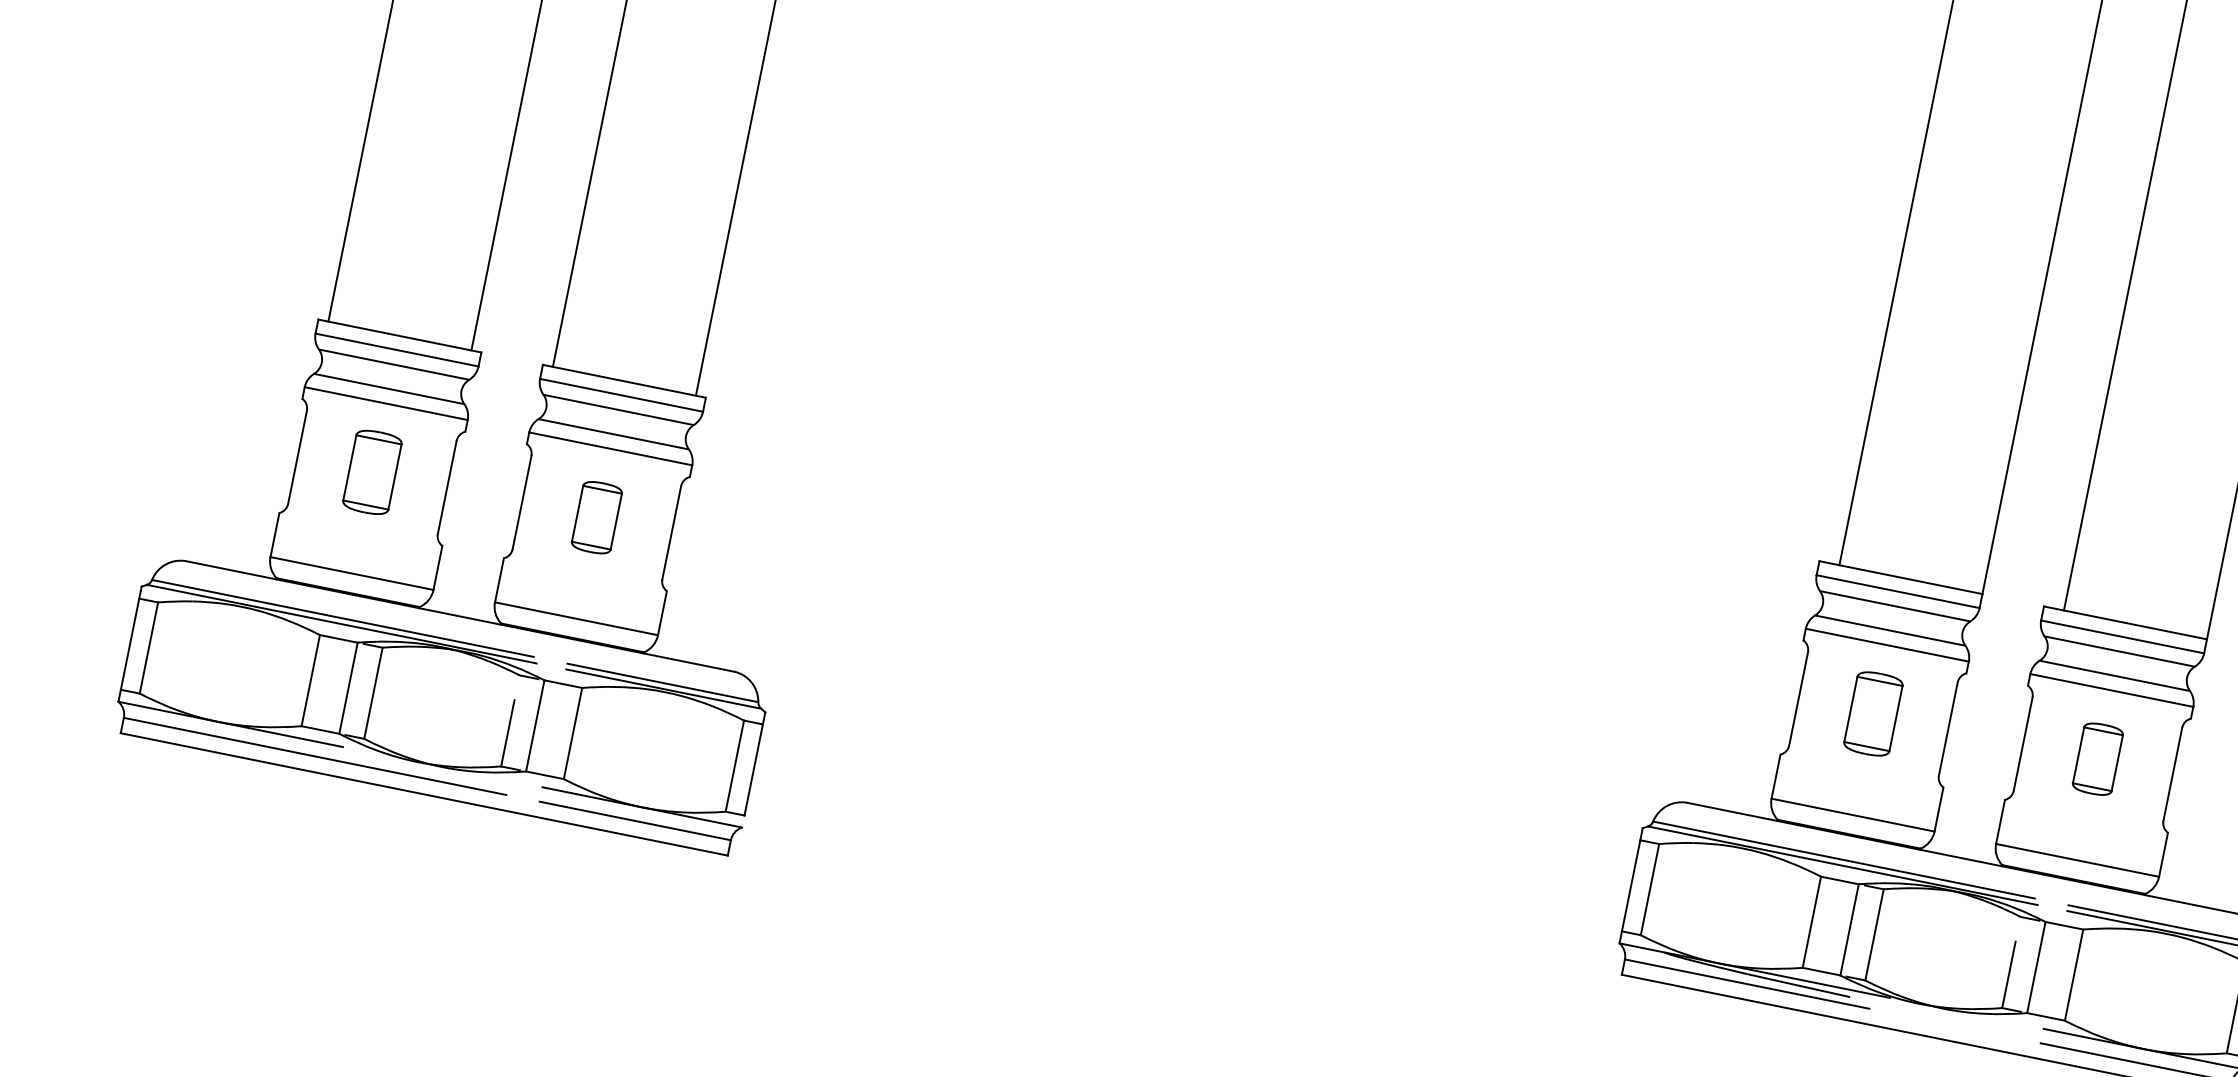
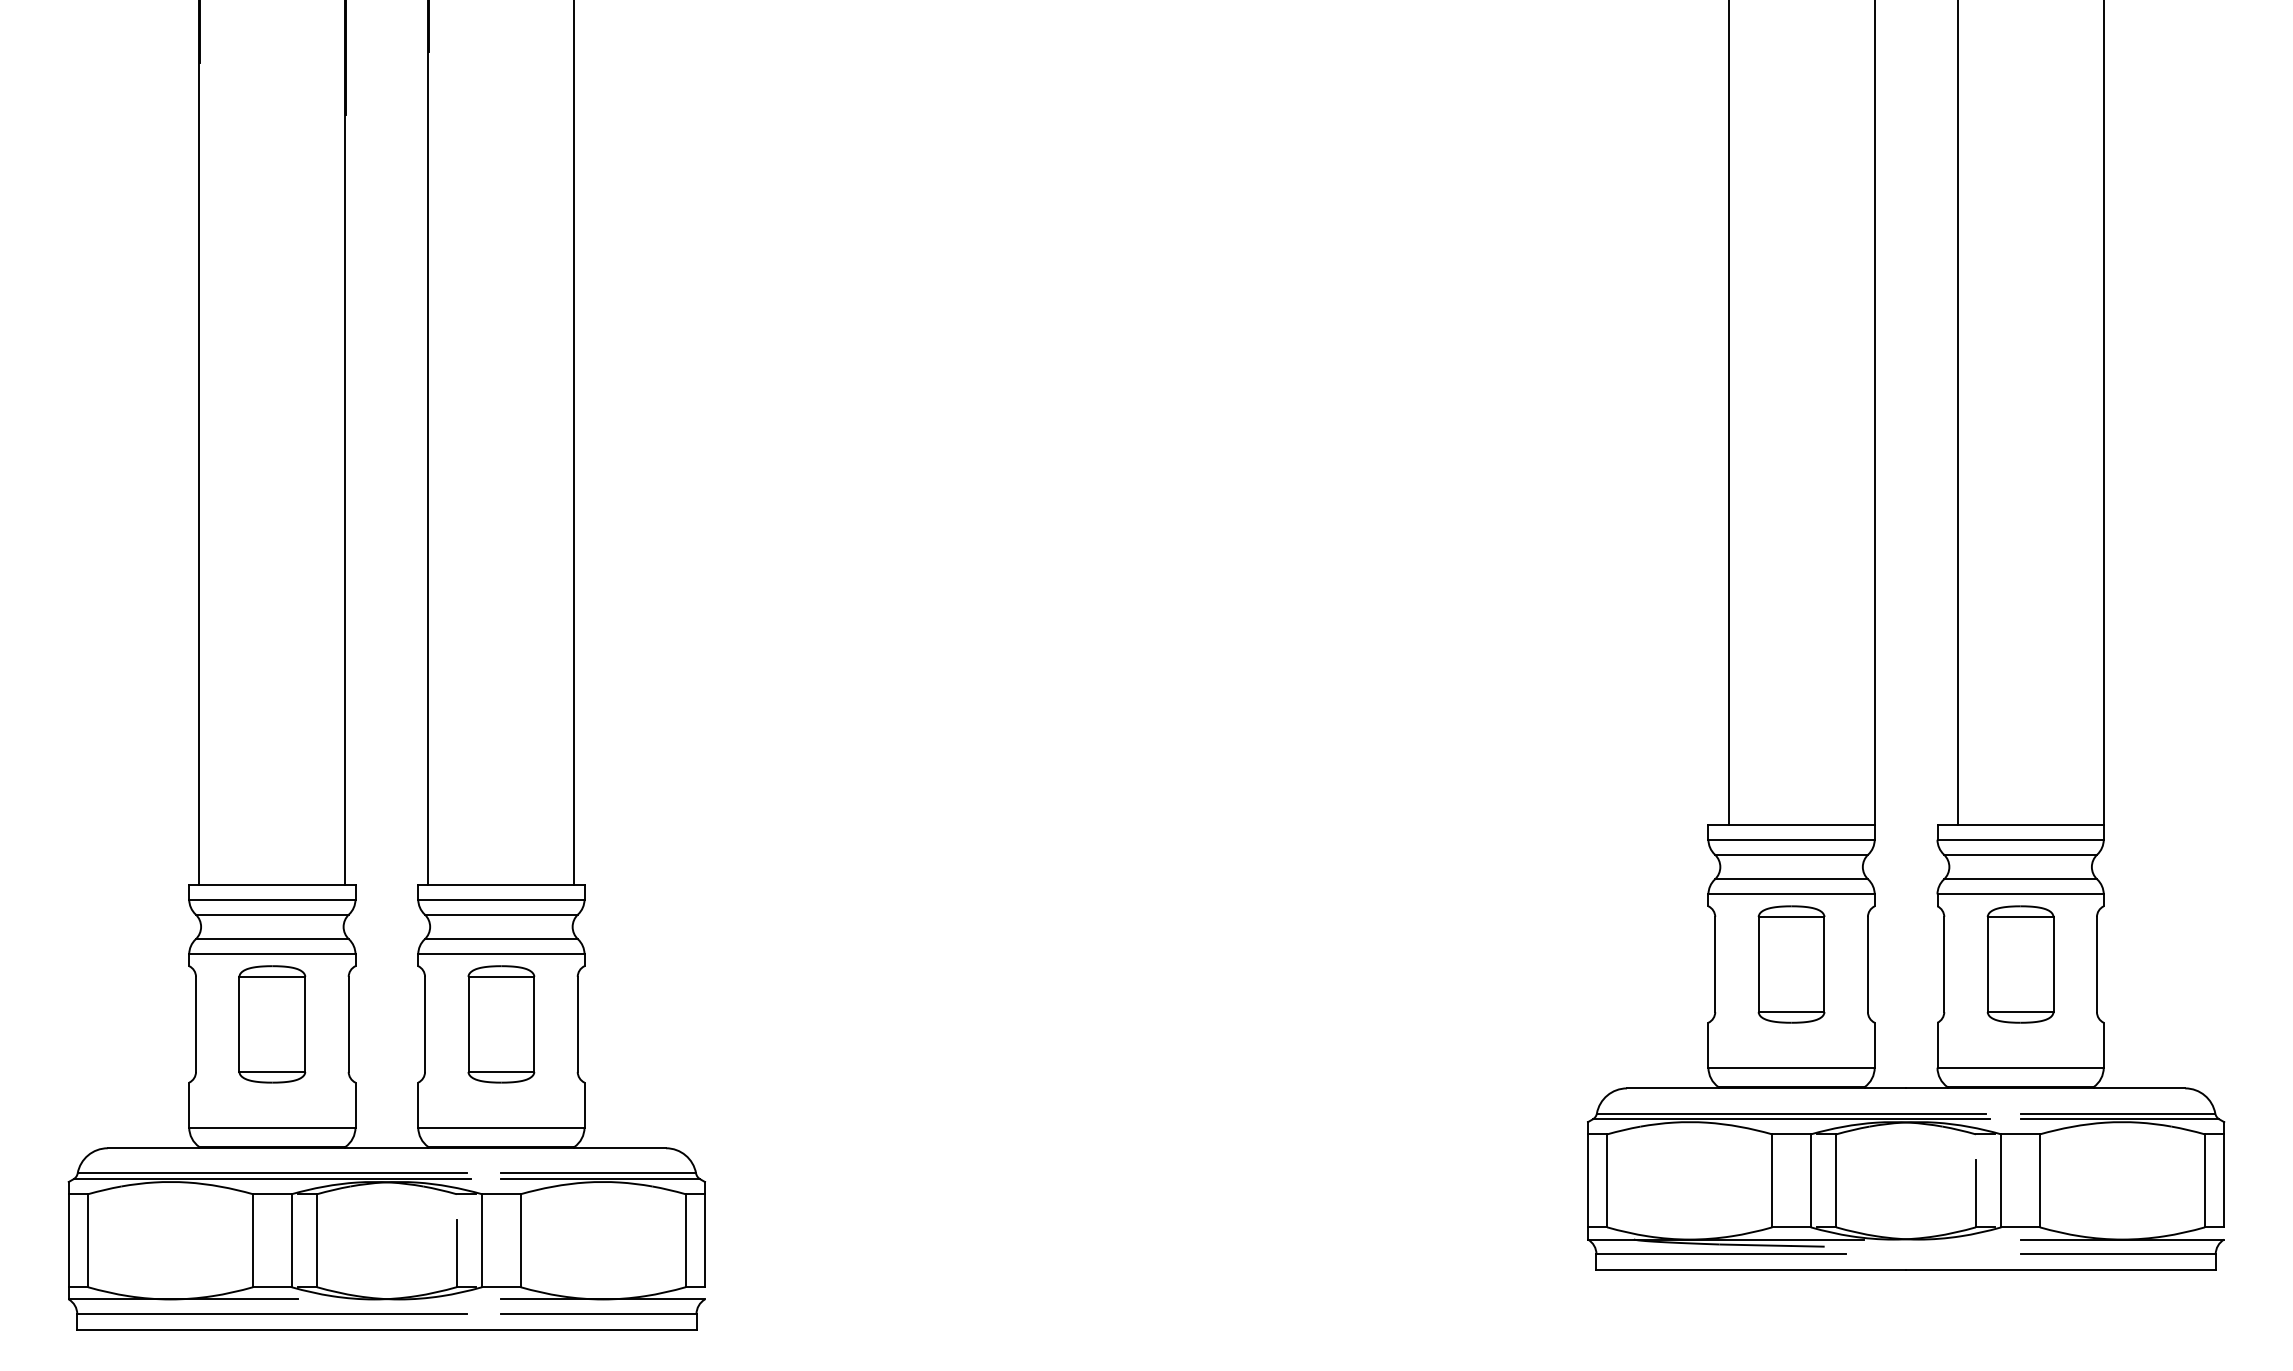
part: (372, 472) -> (272, 1024), size x1.43
part: (596, 517) -> (501, 1024), size x1.67
part: (1873, 713) -> (1791, 964), size x1.43
part: (2097, 759) -> (2020, 964), size x1.67

